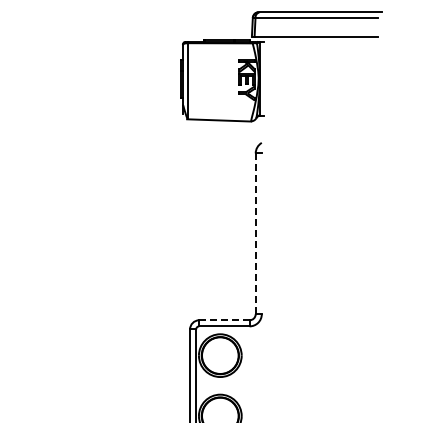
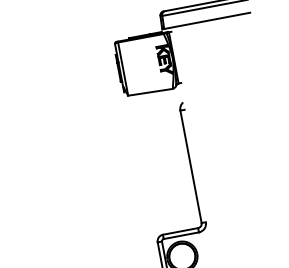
line: (255, 234) -> (190, 167), dashed -> solid
line: (223, 320) -> (179, 231), dashed -> solid

